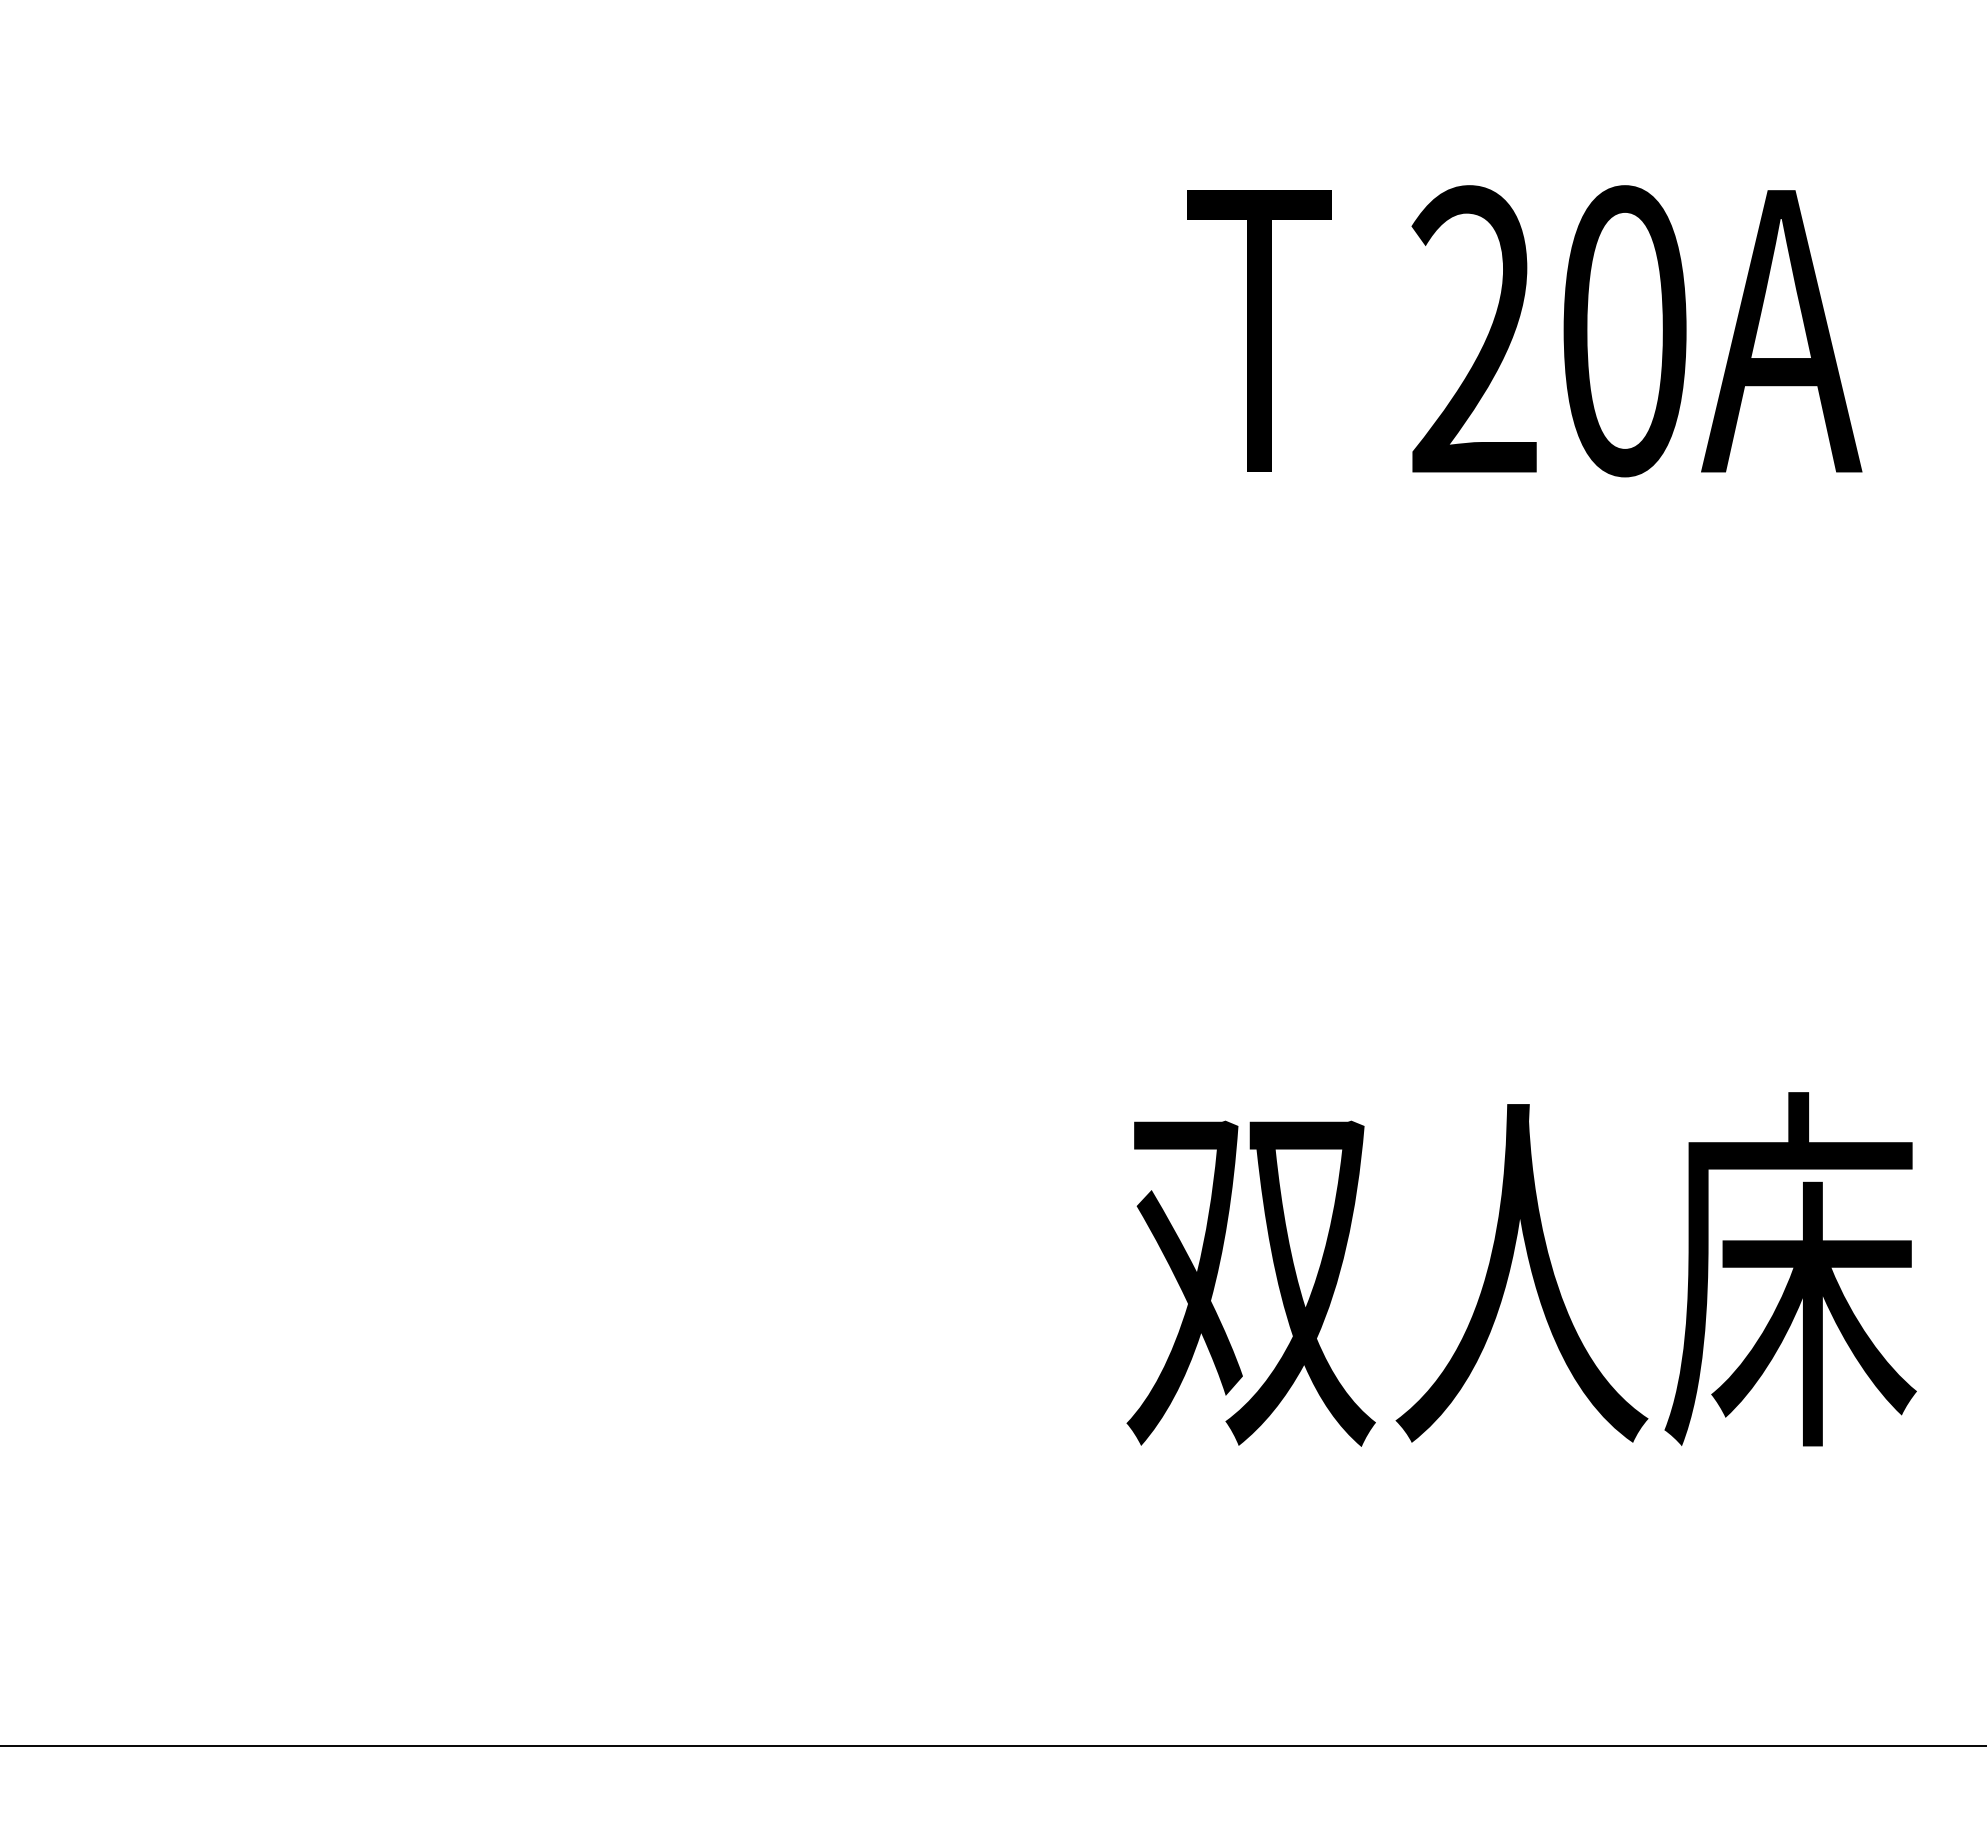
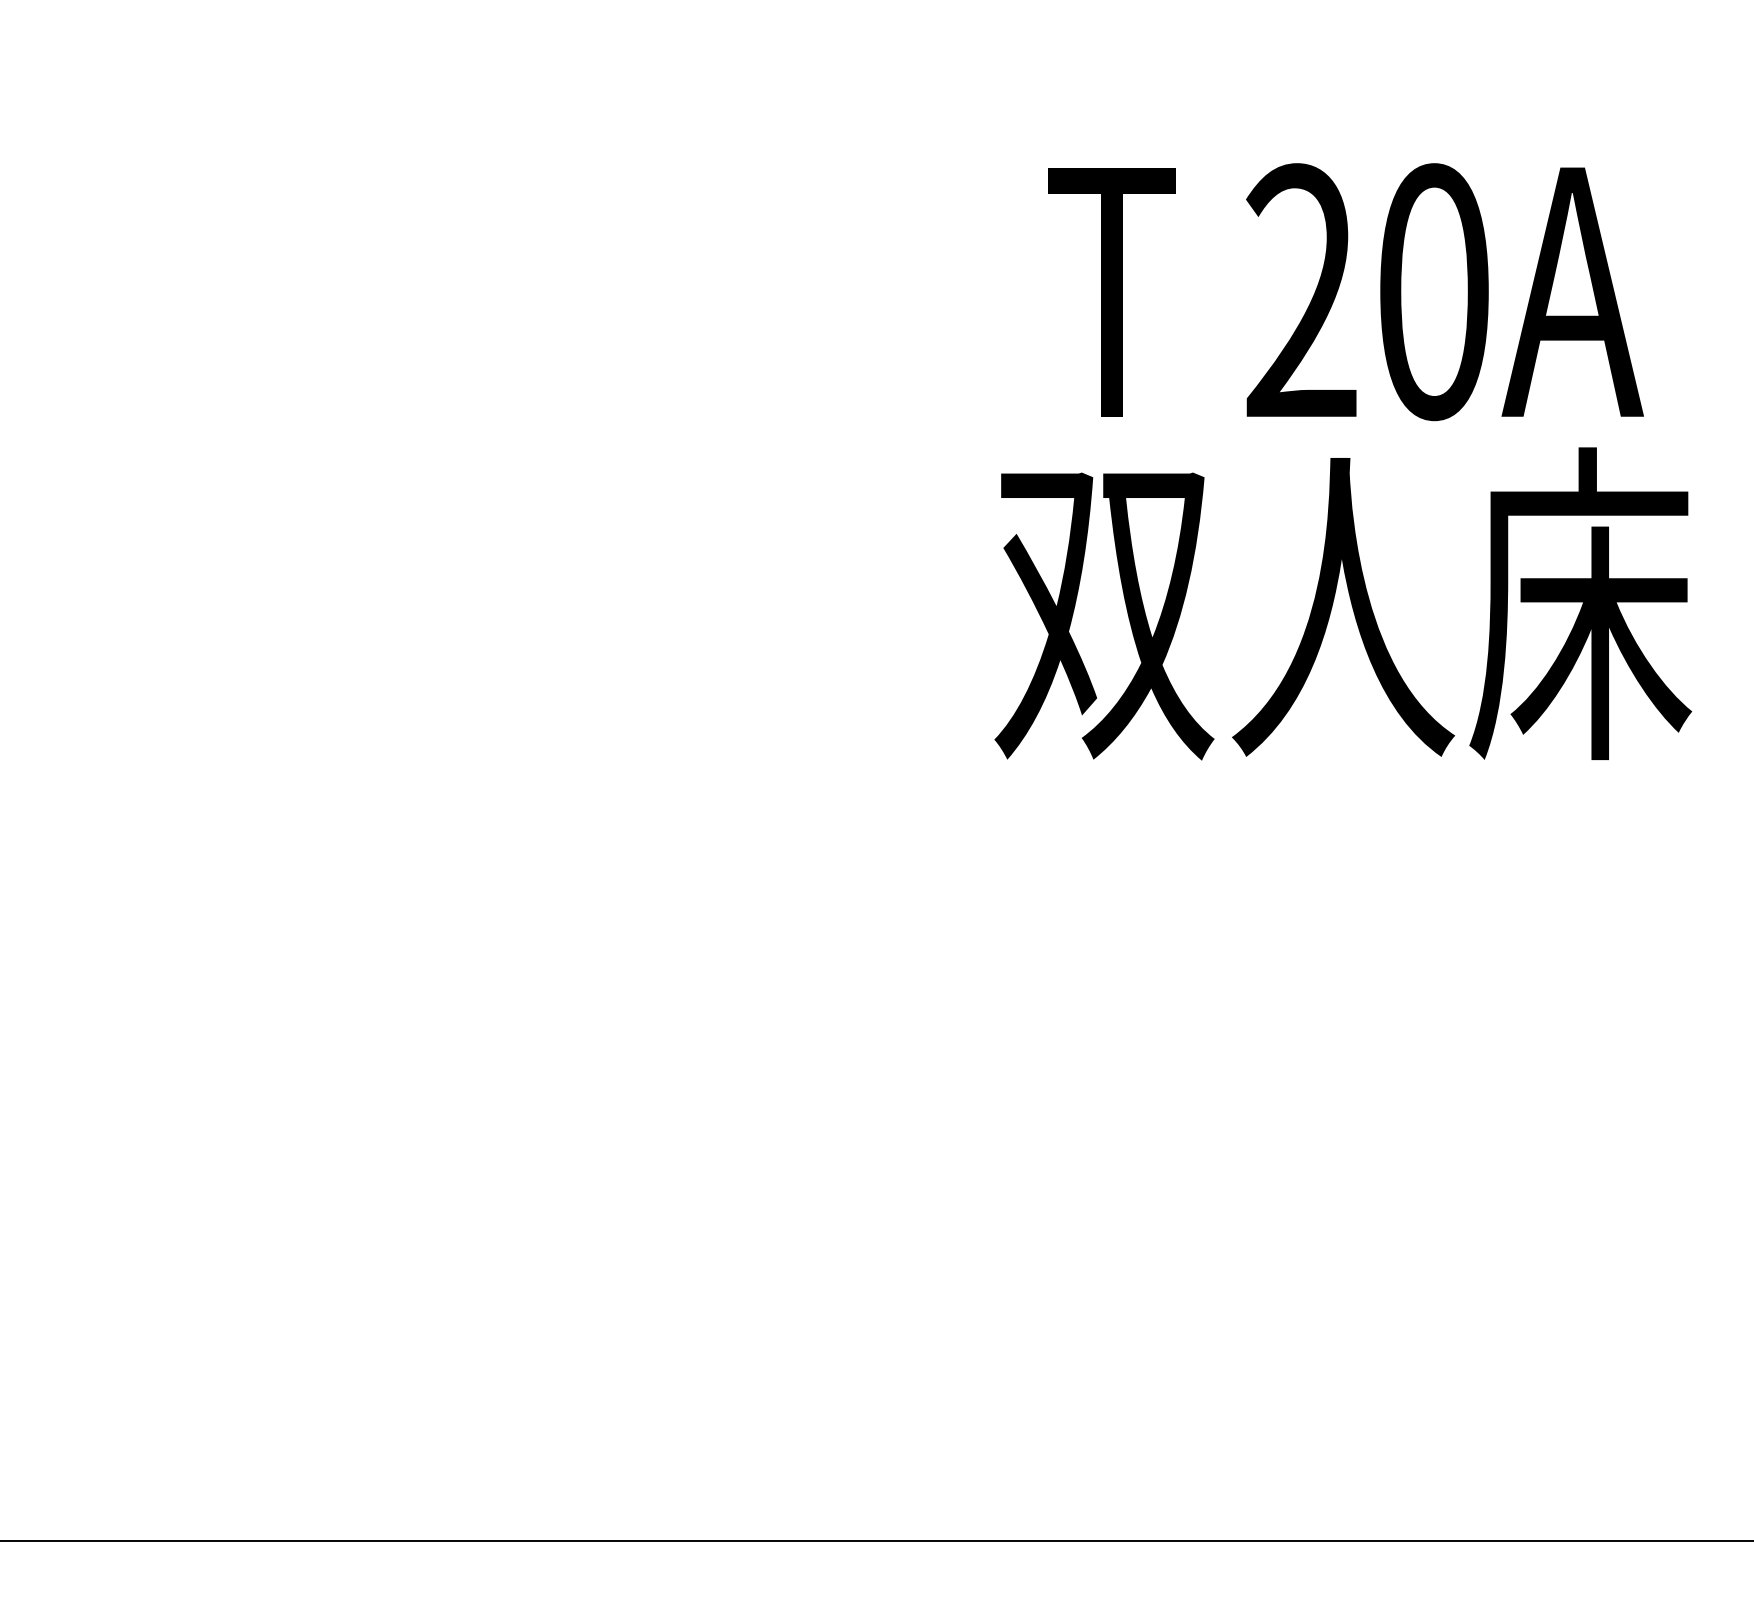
text: (1521, 1269) -> (1343, 603), moved

